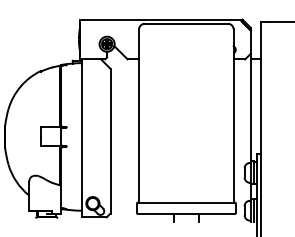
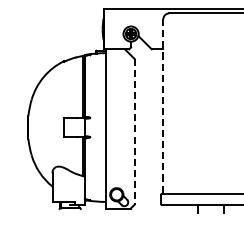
line: (139, 116) -> (163, 106), solid -> dashed
line: (110, 141) -> (134, 132), solid -> dashed

